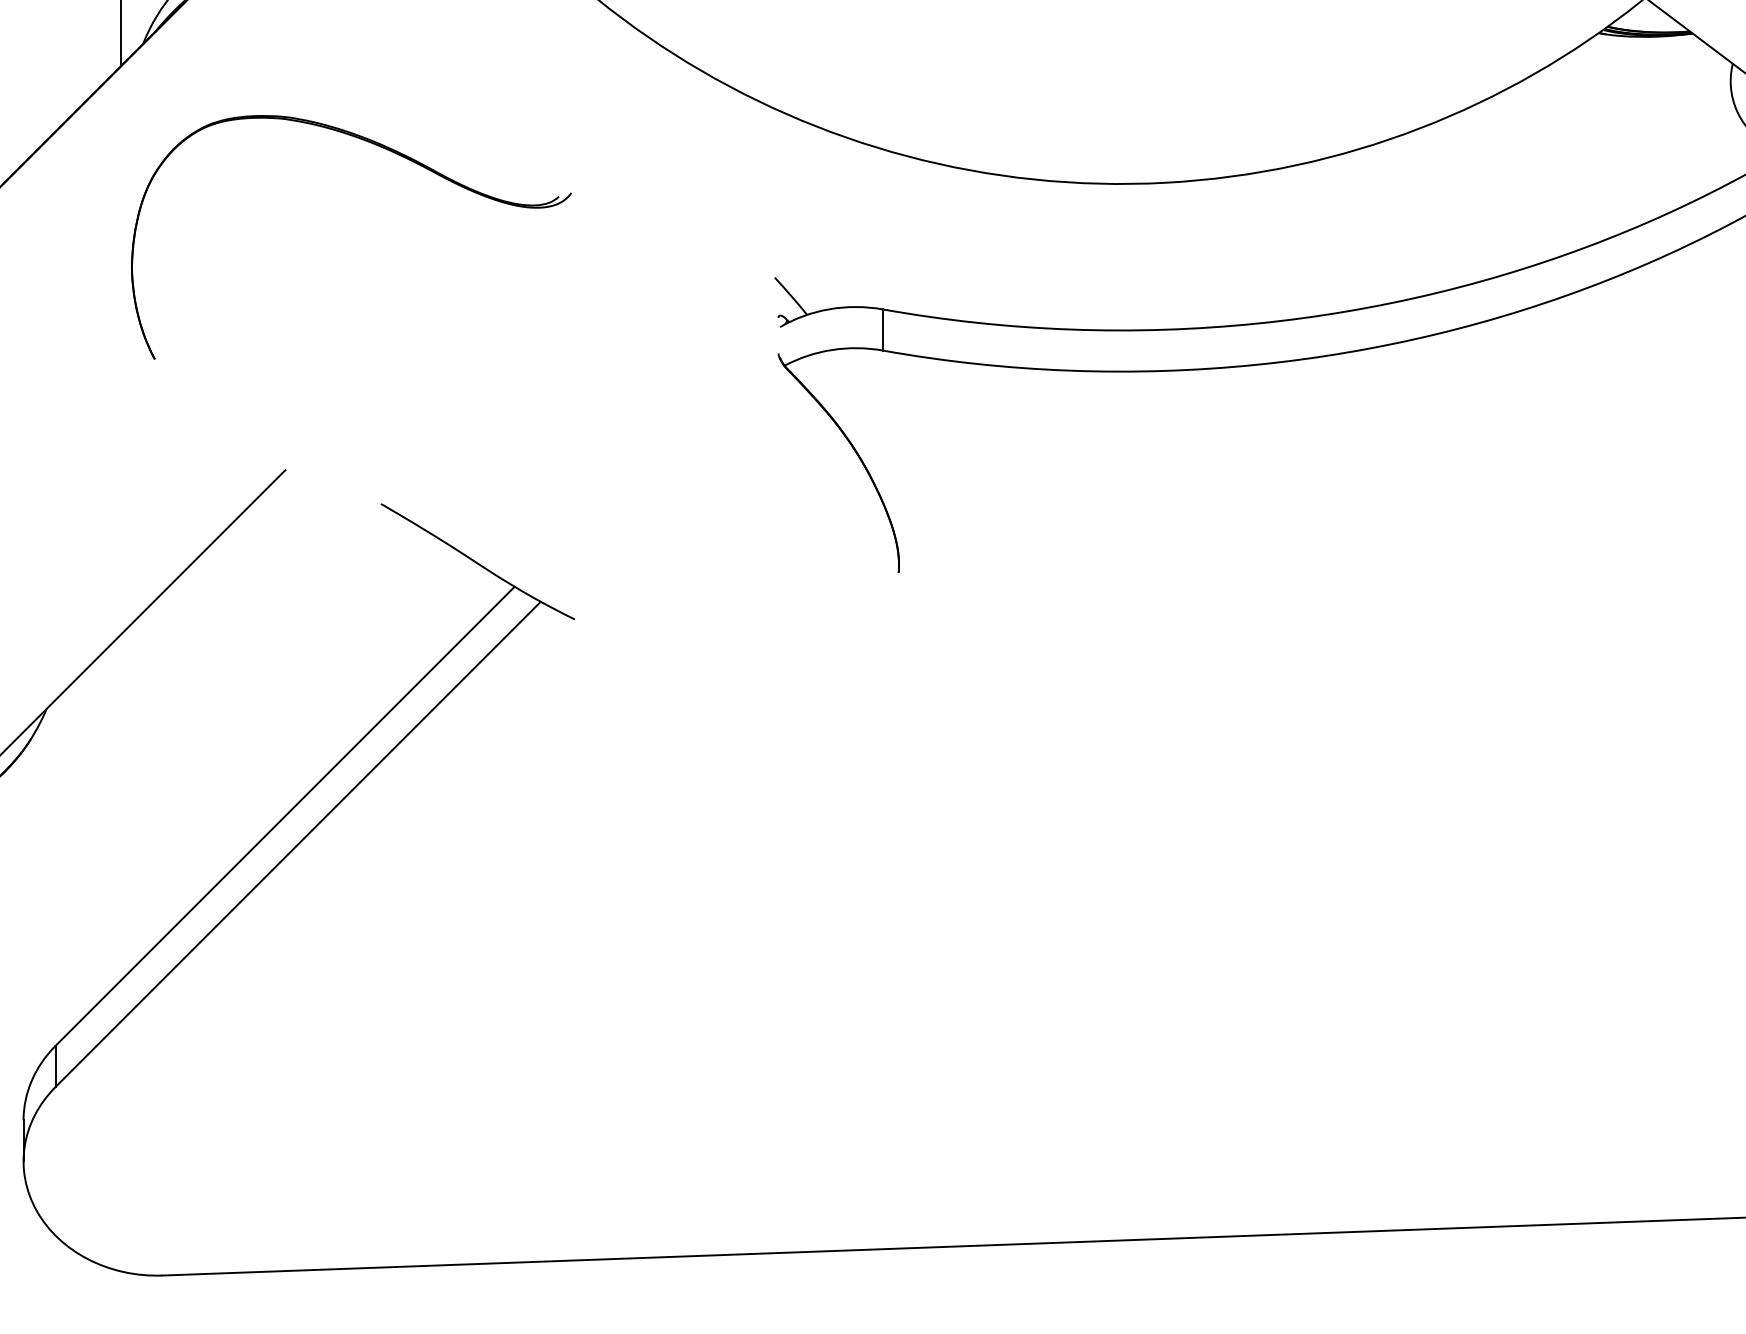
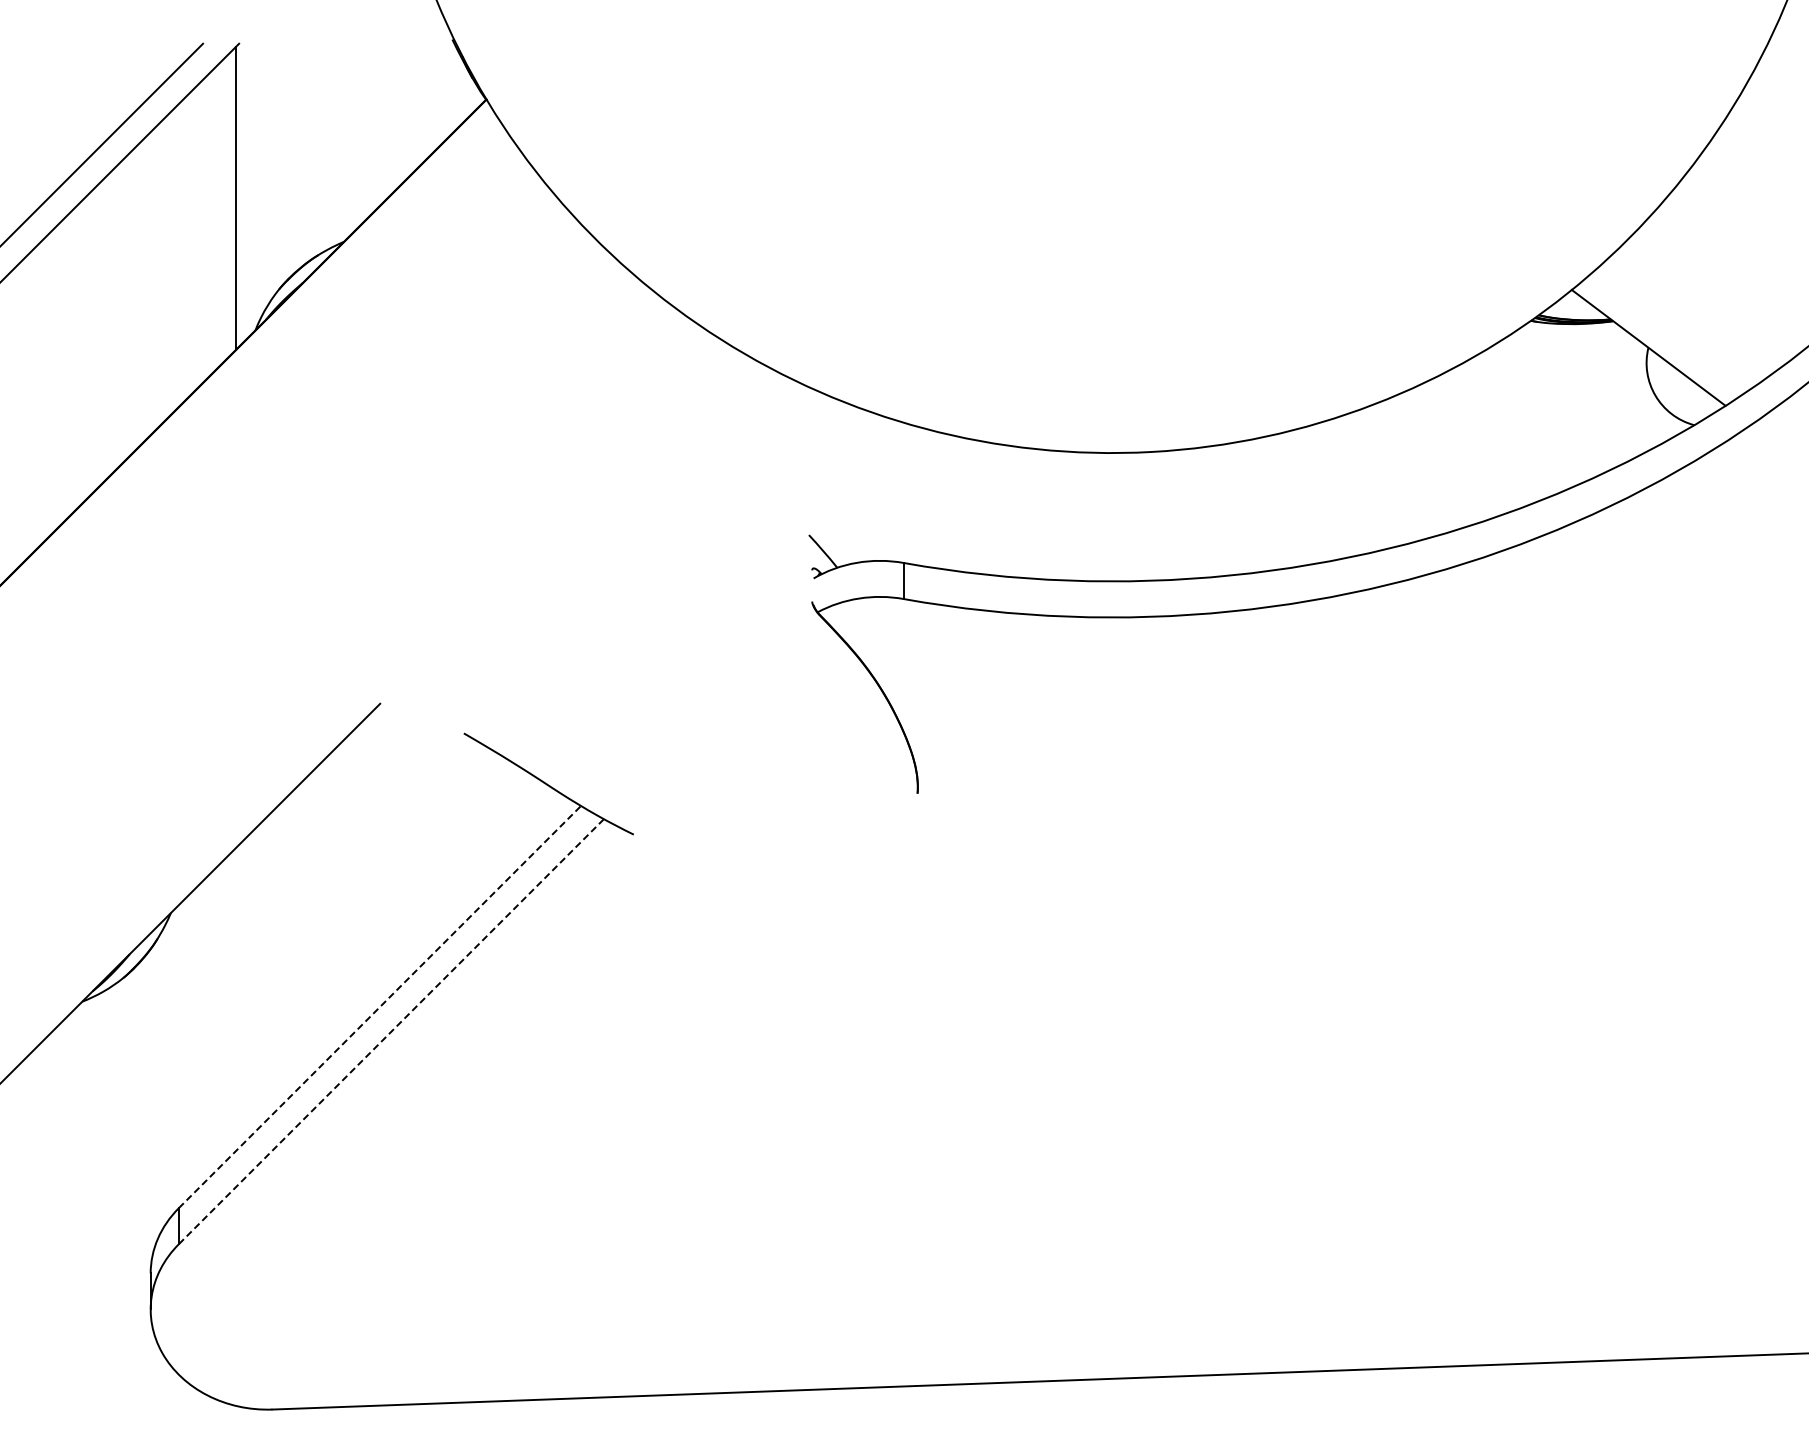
part: (388, 151) -> (470, 424), removed
line: (285, 815) -> (380, 1006), solid -> dashed
line: (298, 844) -> (391, 1031), solid -> dashed

